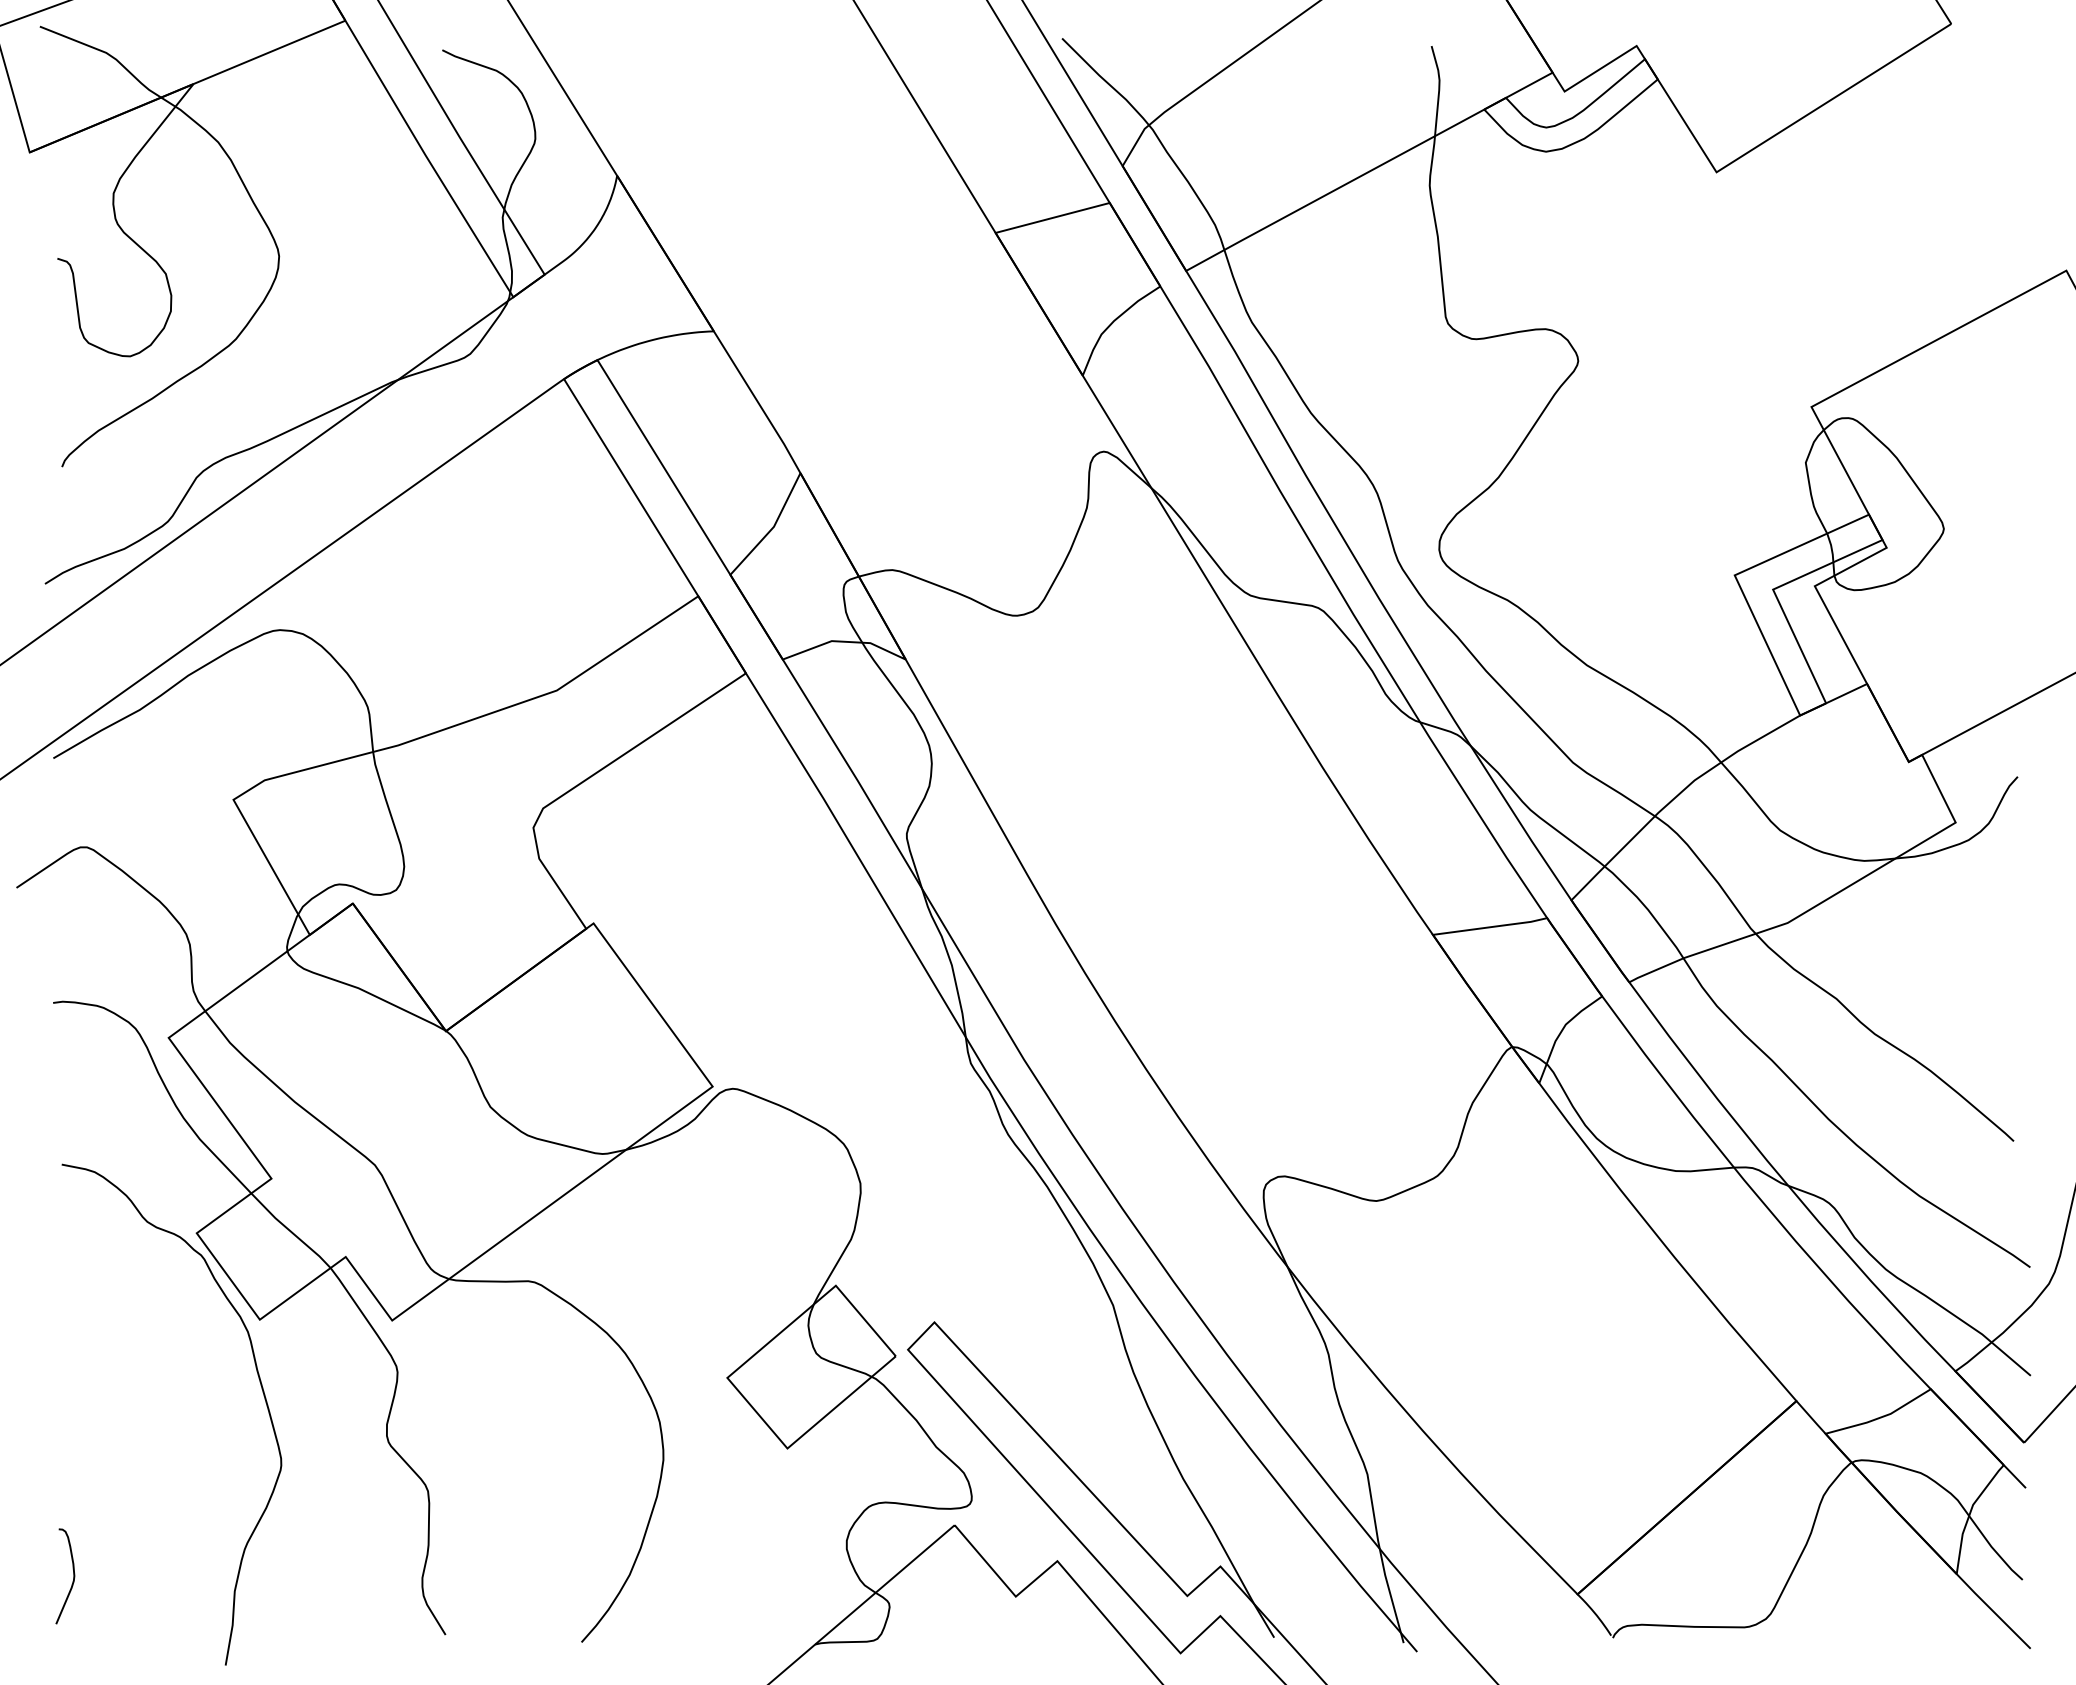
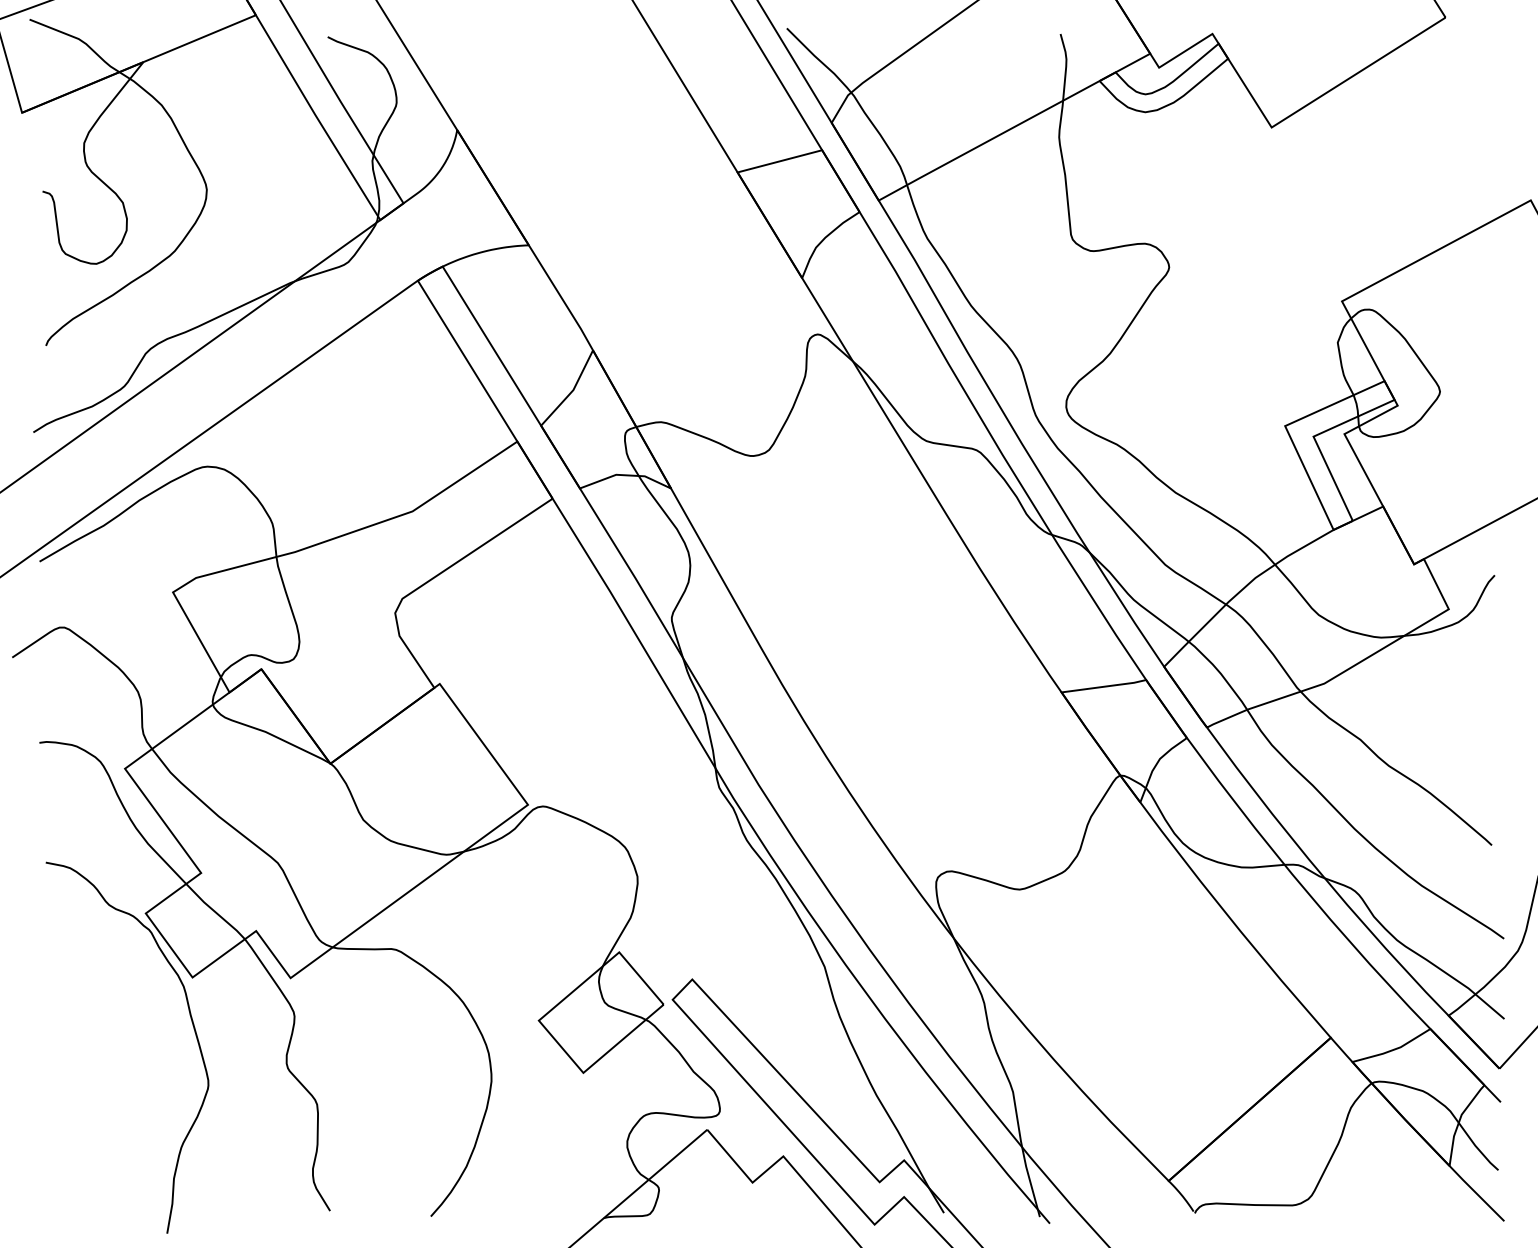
curve: (73, 1576) -> (54, 1167), removed

